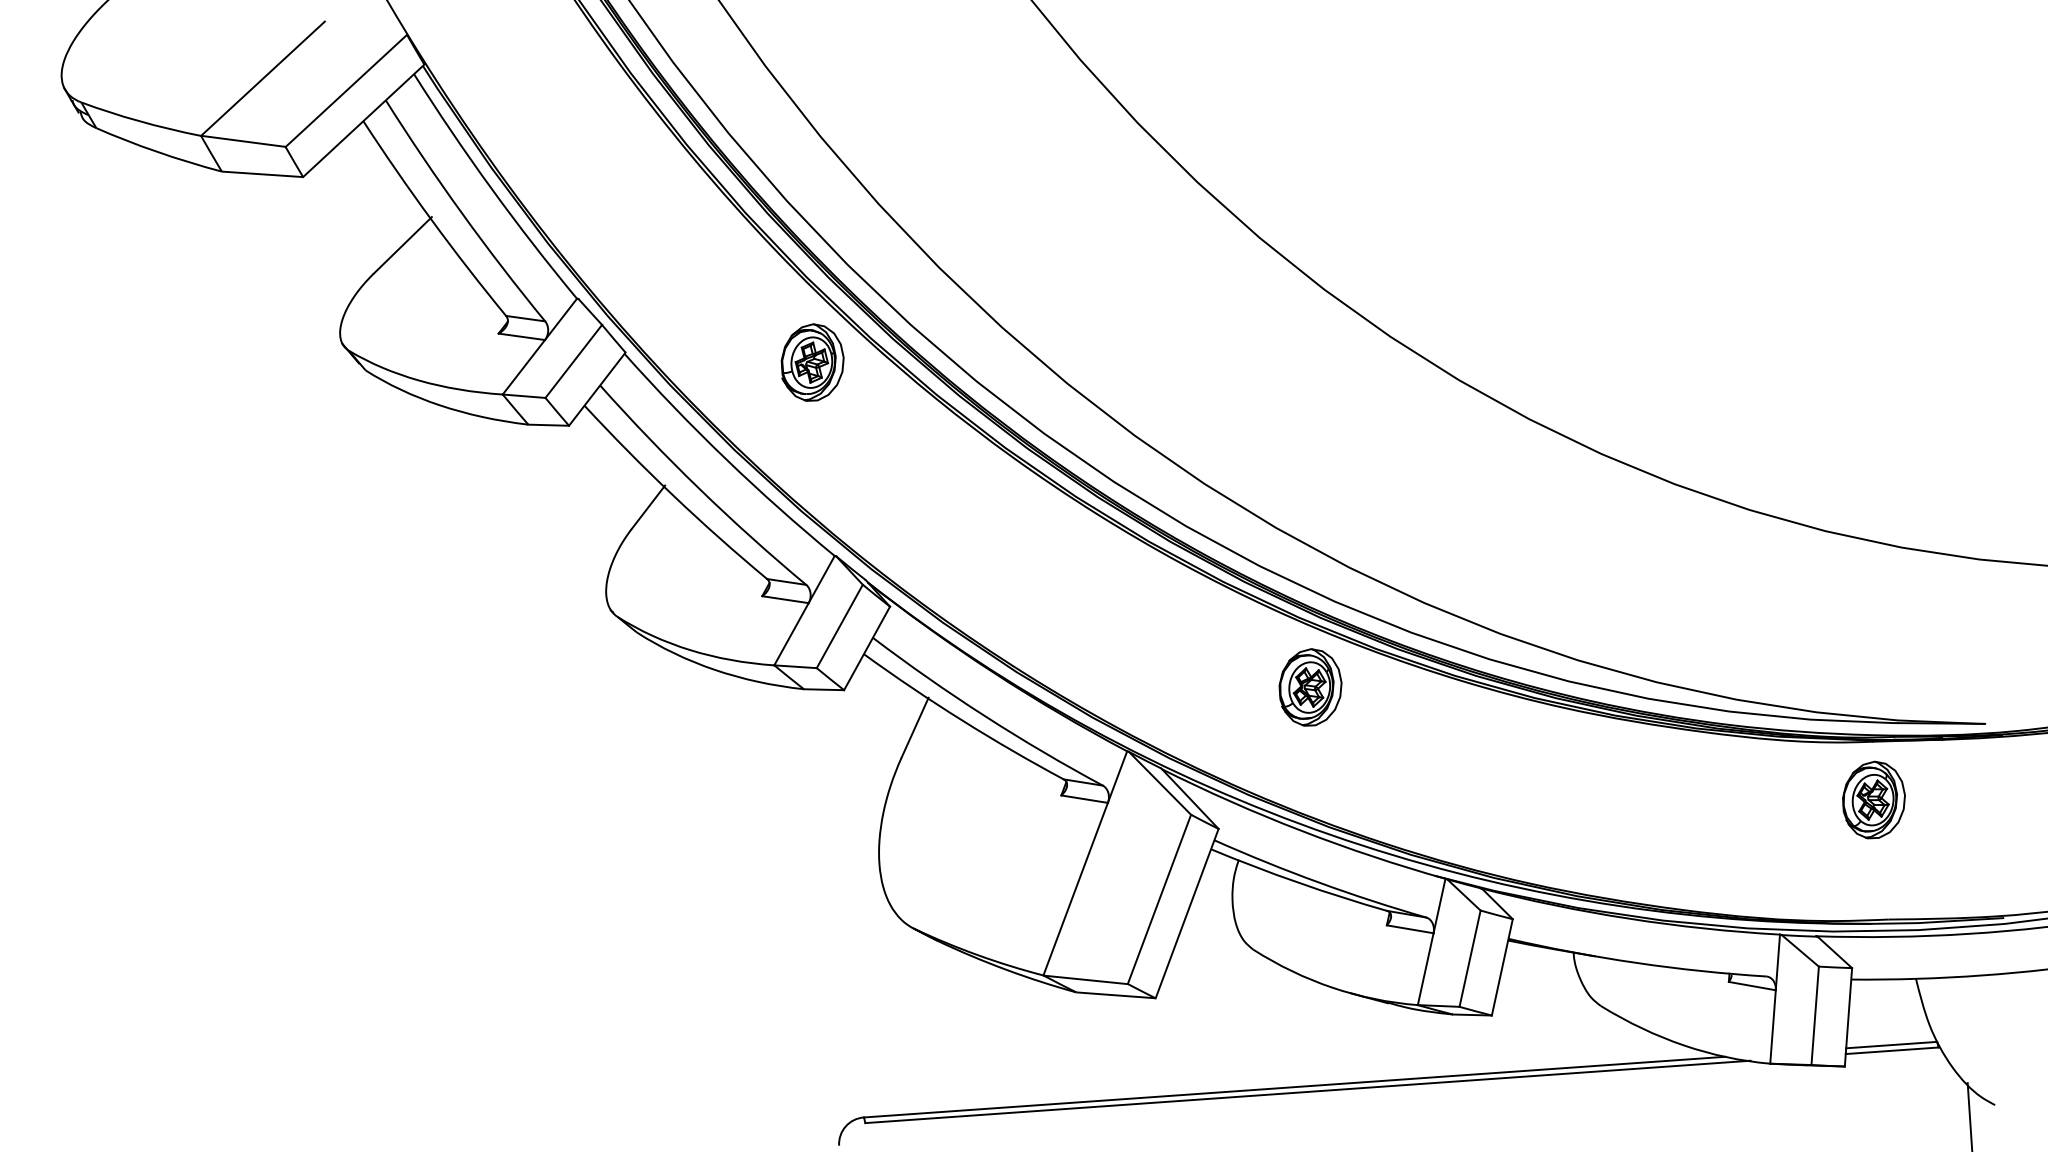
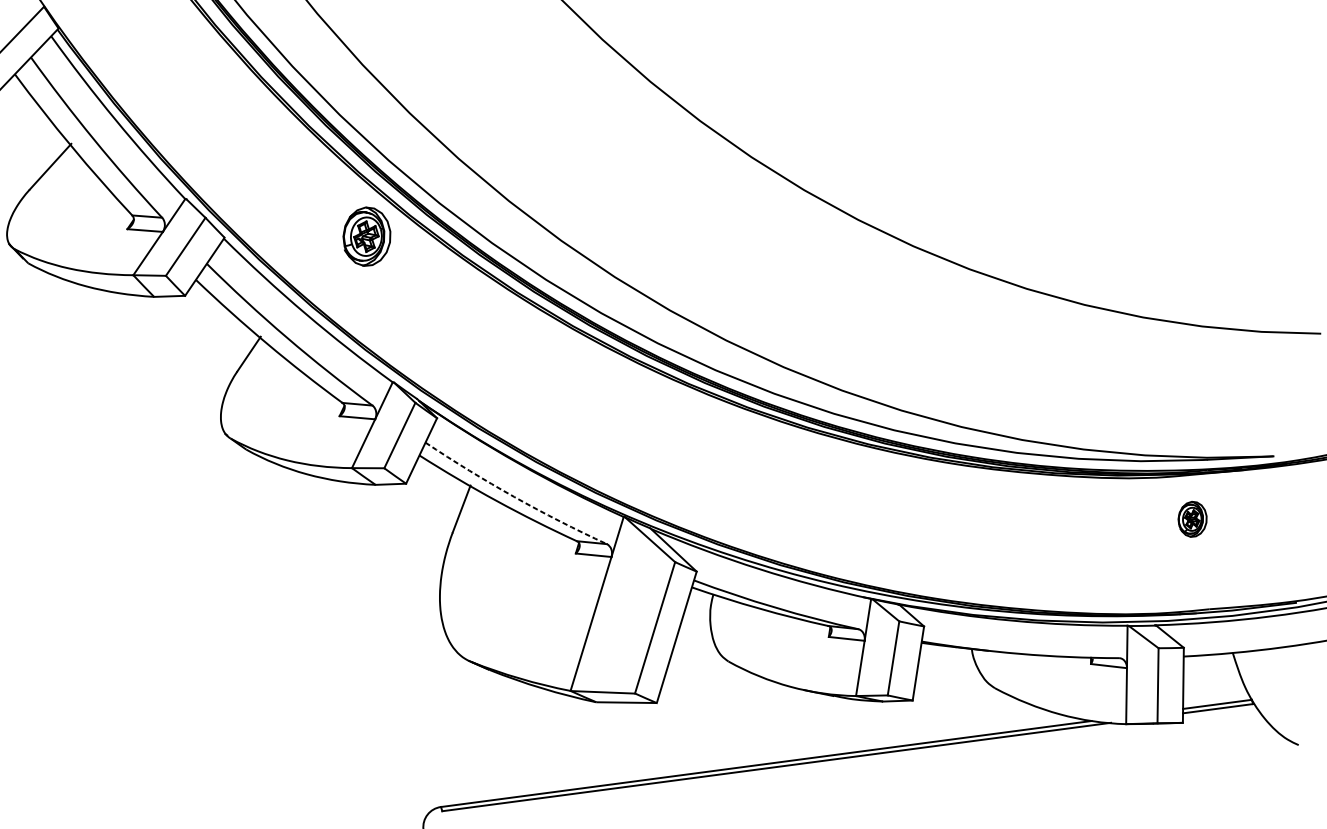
part: (1310, 687) -> (759, 460), removed
arc: (985, 716) -> (514, 497), solid -> dashed
part: (1873, 799) -> (1192, 518), size x0.6
line: (1969, 1117) -> (1279, 755), removed

